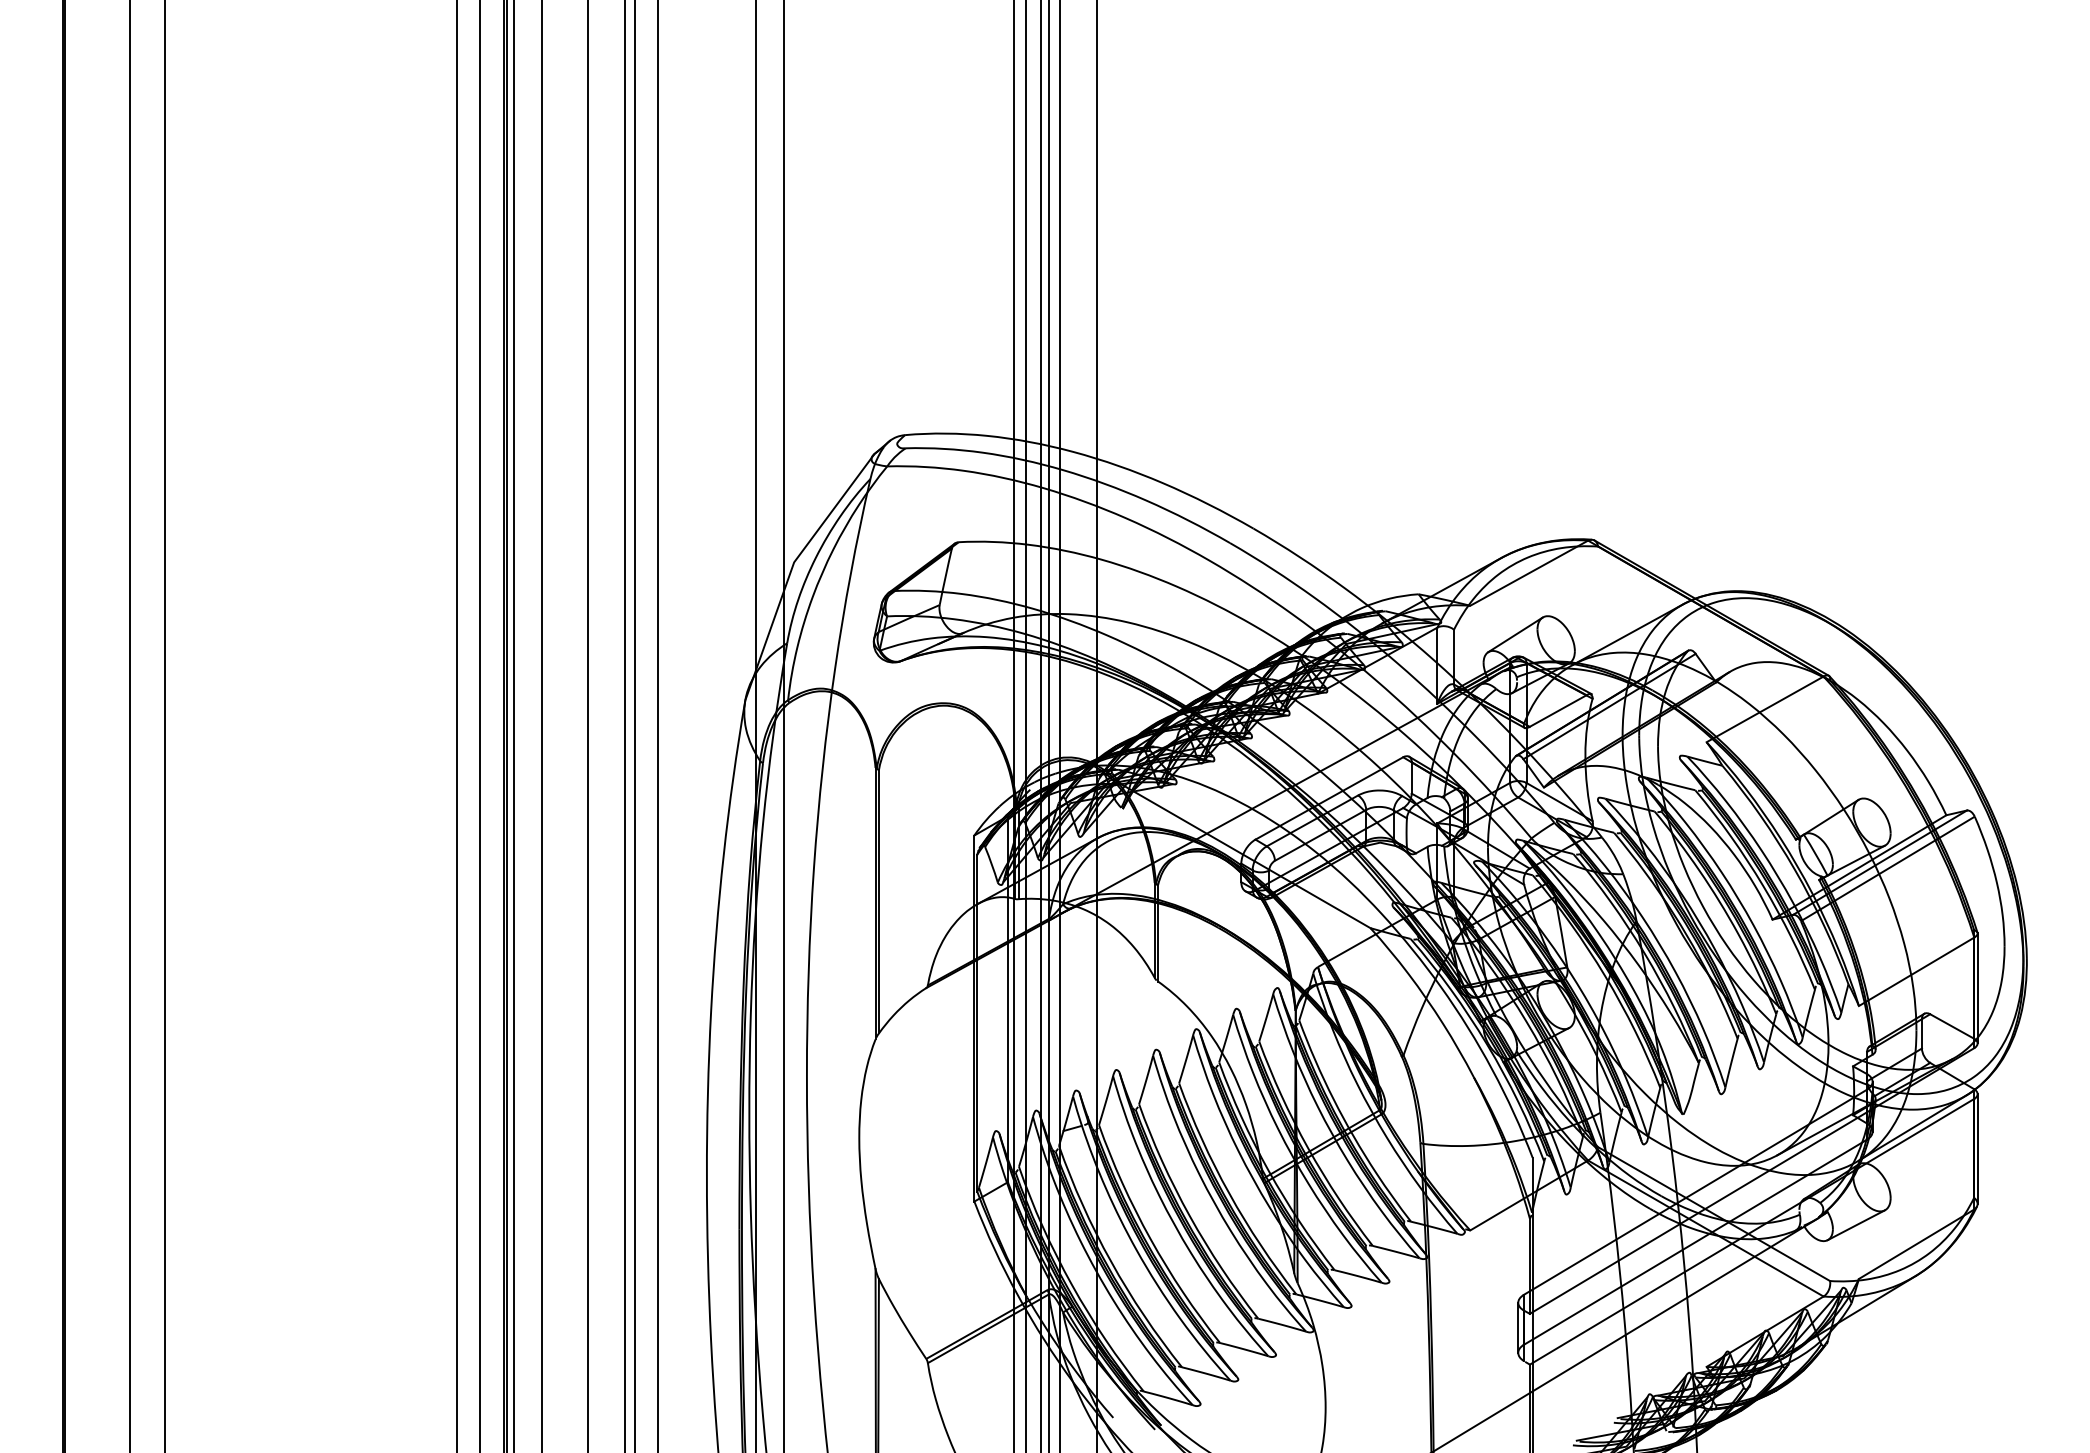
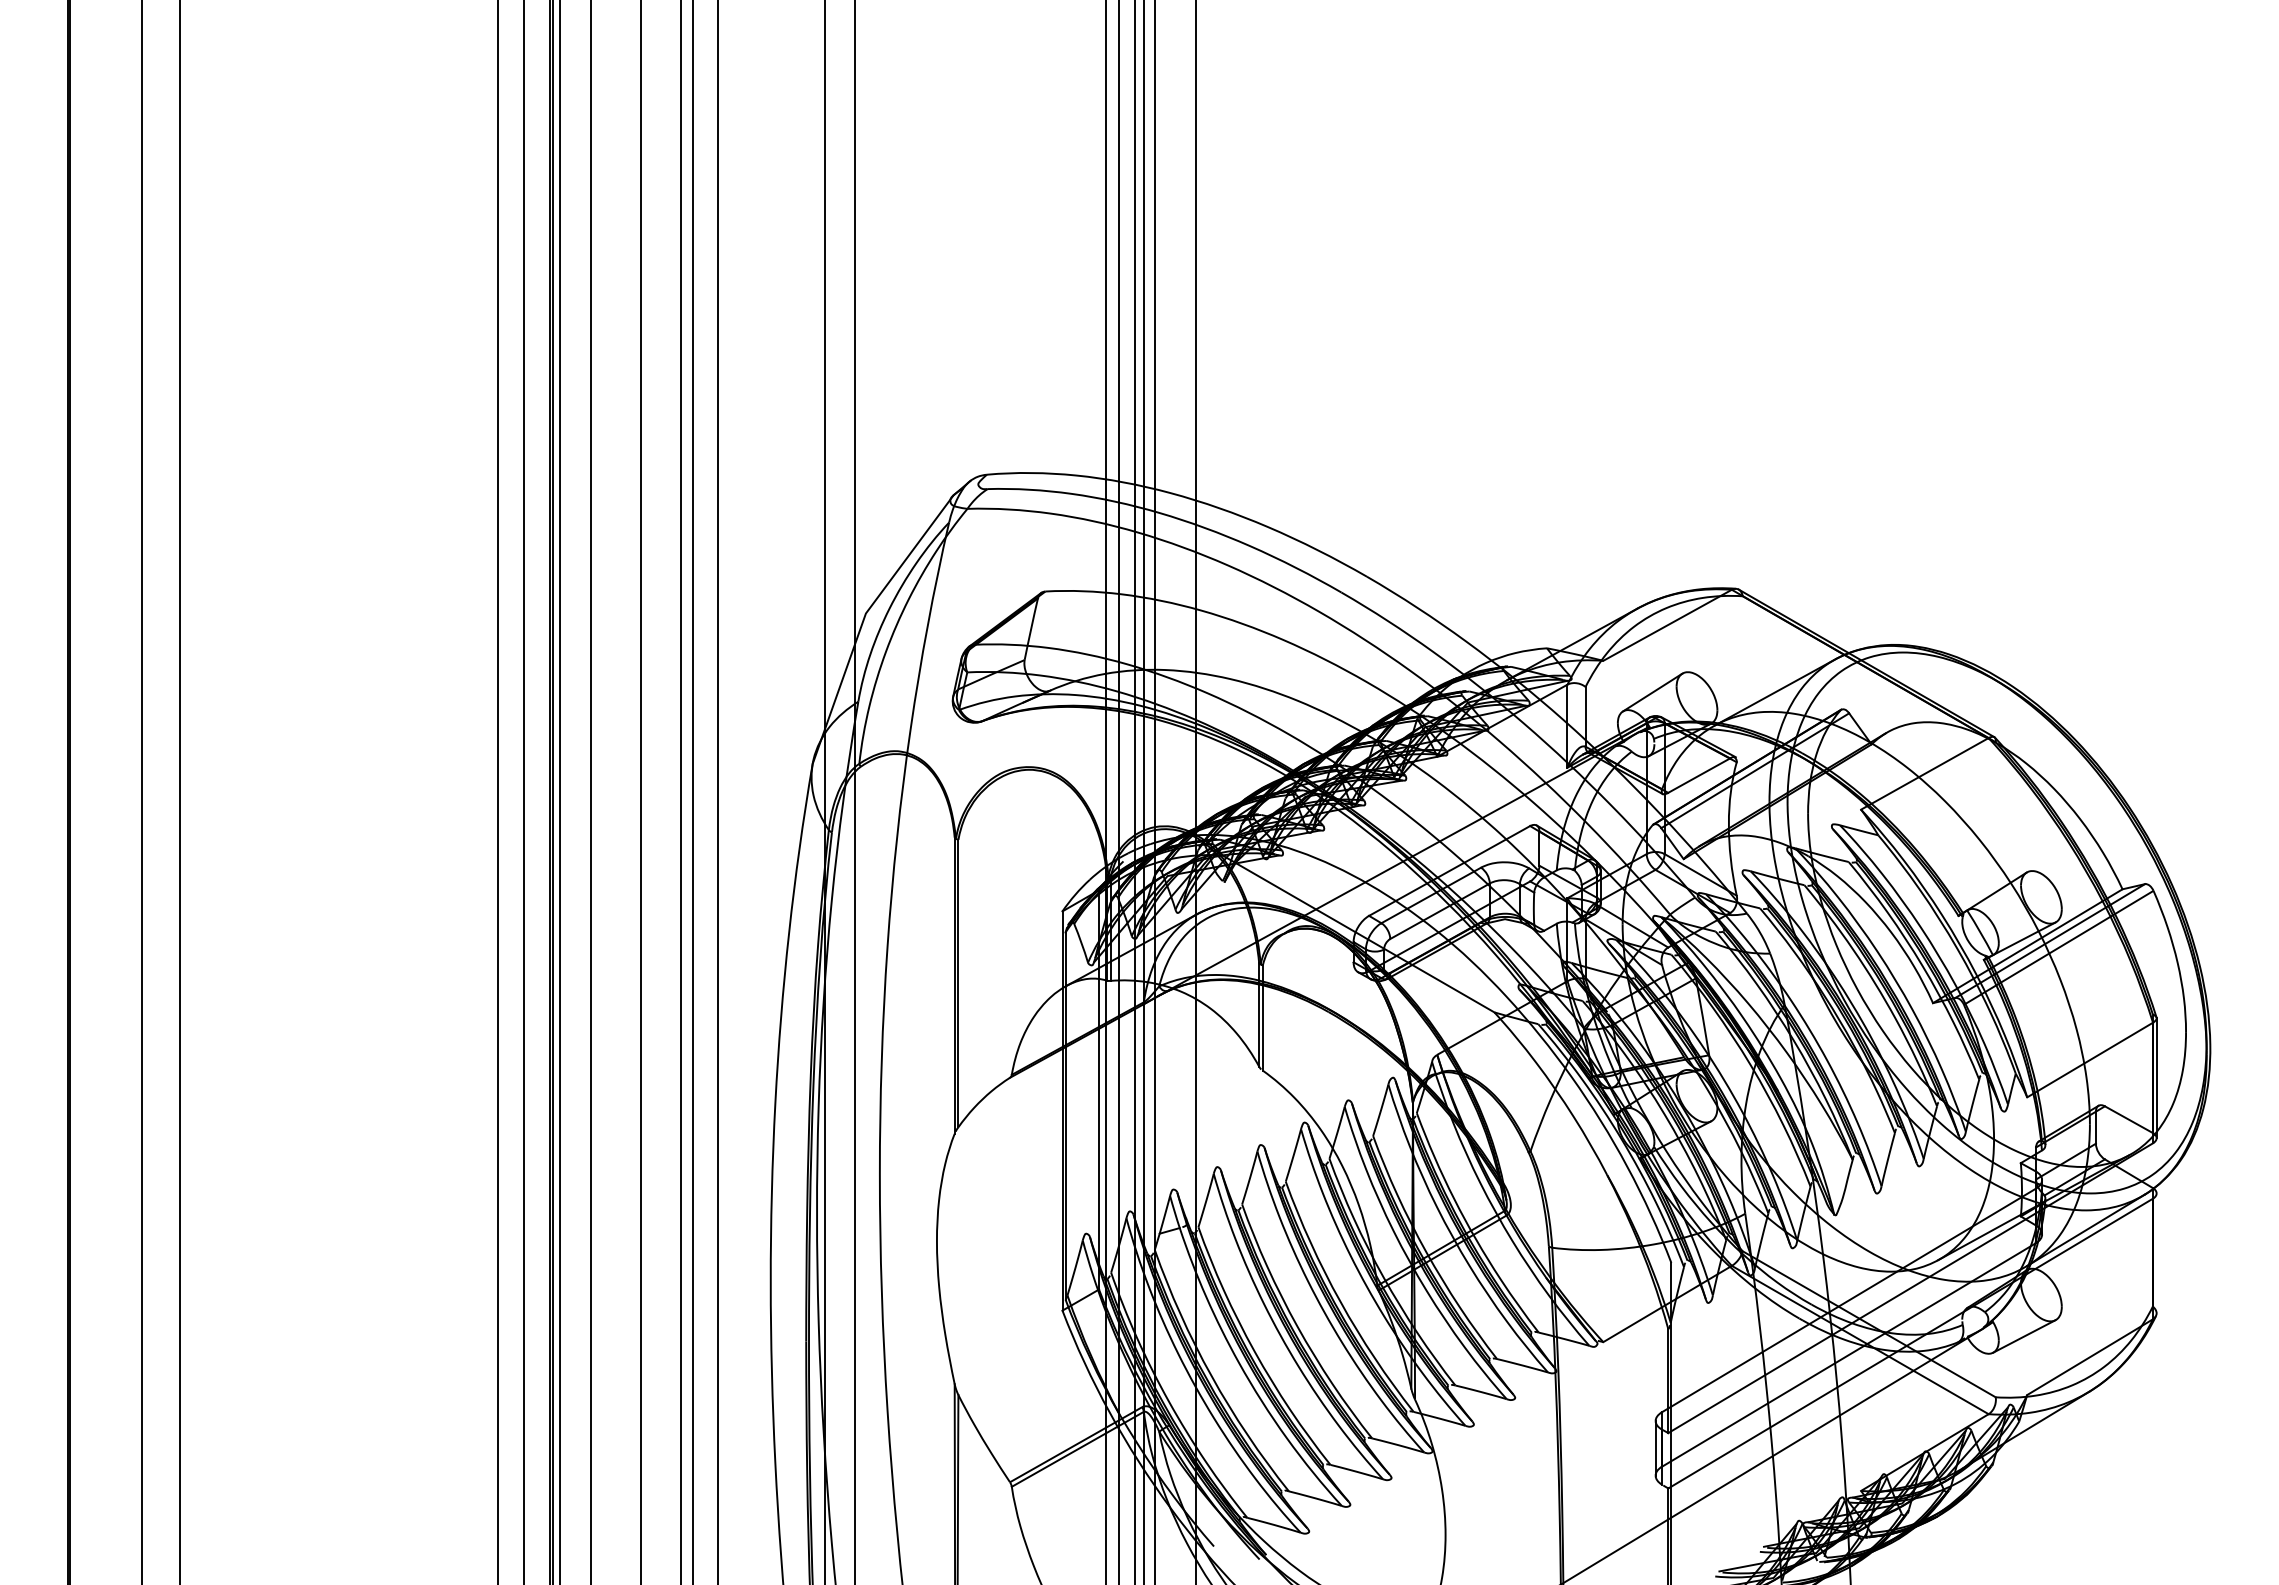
line: (1977, 1149) -> (2156, 1253), removed

